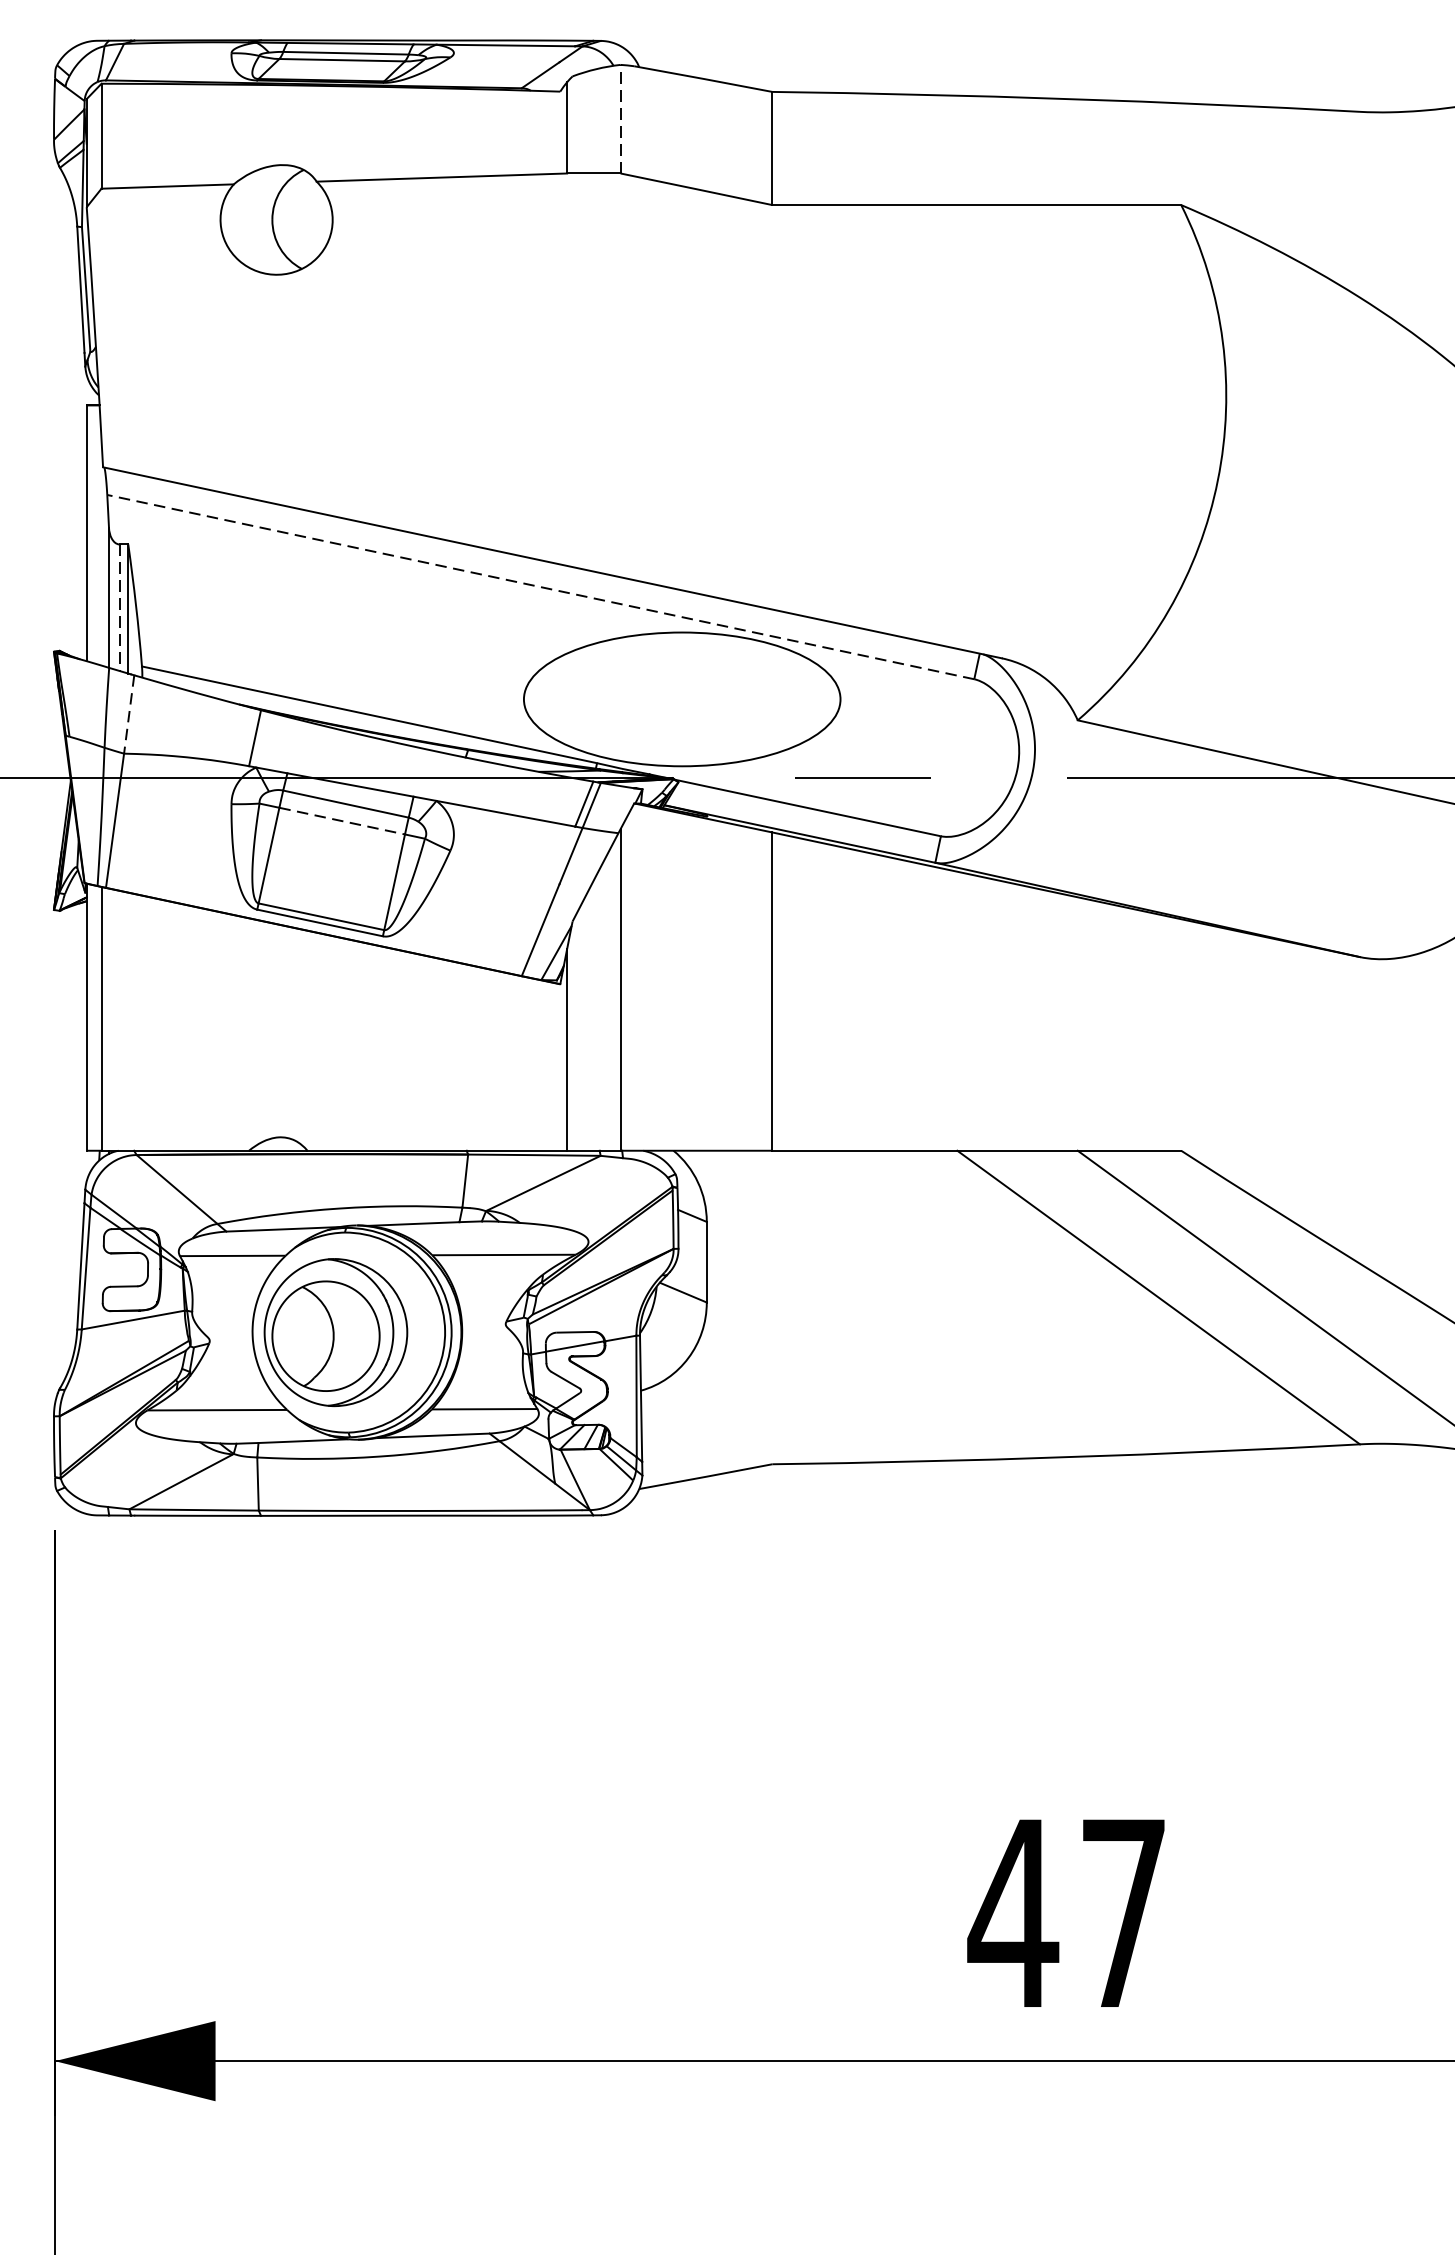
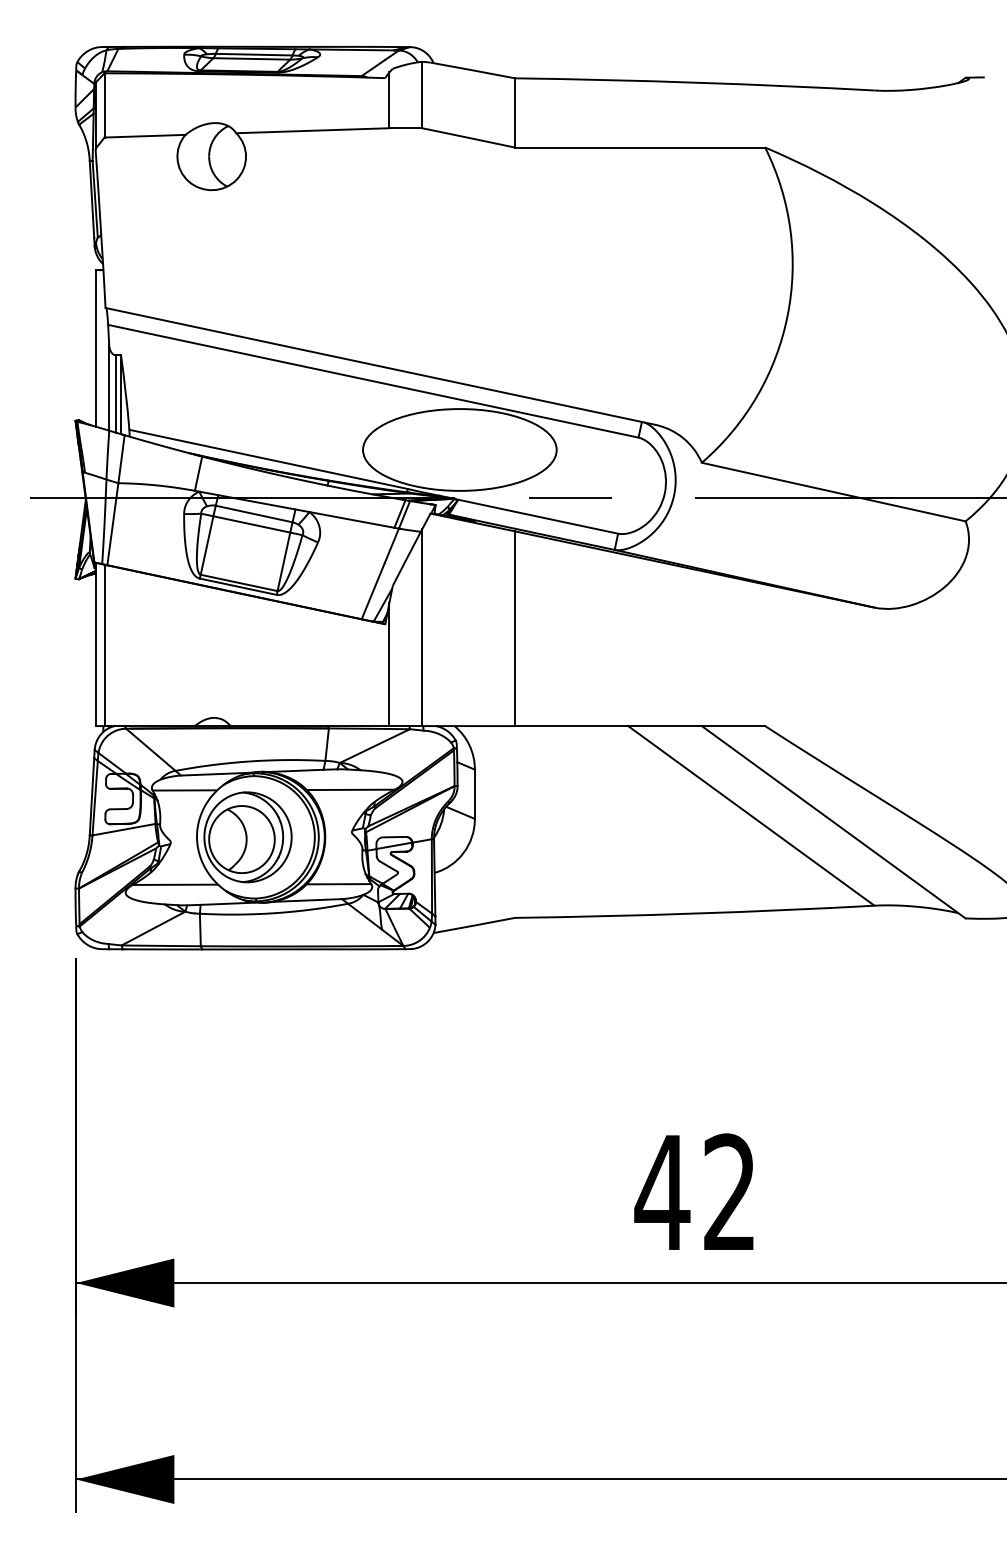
line: (621, 118) -> (422, 94), dashed -> solid
line: (539, 587) -> (372, 381), dashed -> solid
line: (119, 607) -> (115, 393), dashed -> solid
line: (129, 714) -> (121, 459), dashed -> solid
line: (343, 821) -> (252, 524), dashed -> solid
text: (1122, 1911) -> (729, 1191), 47 -> 42

